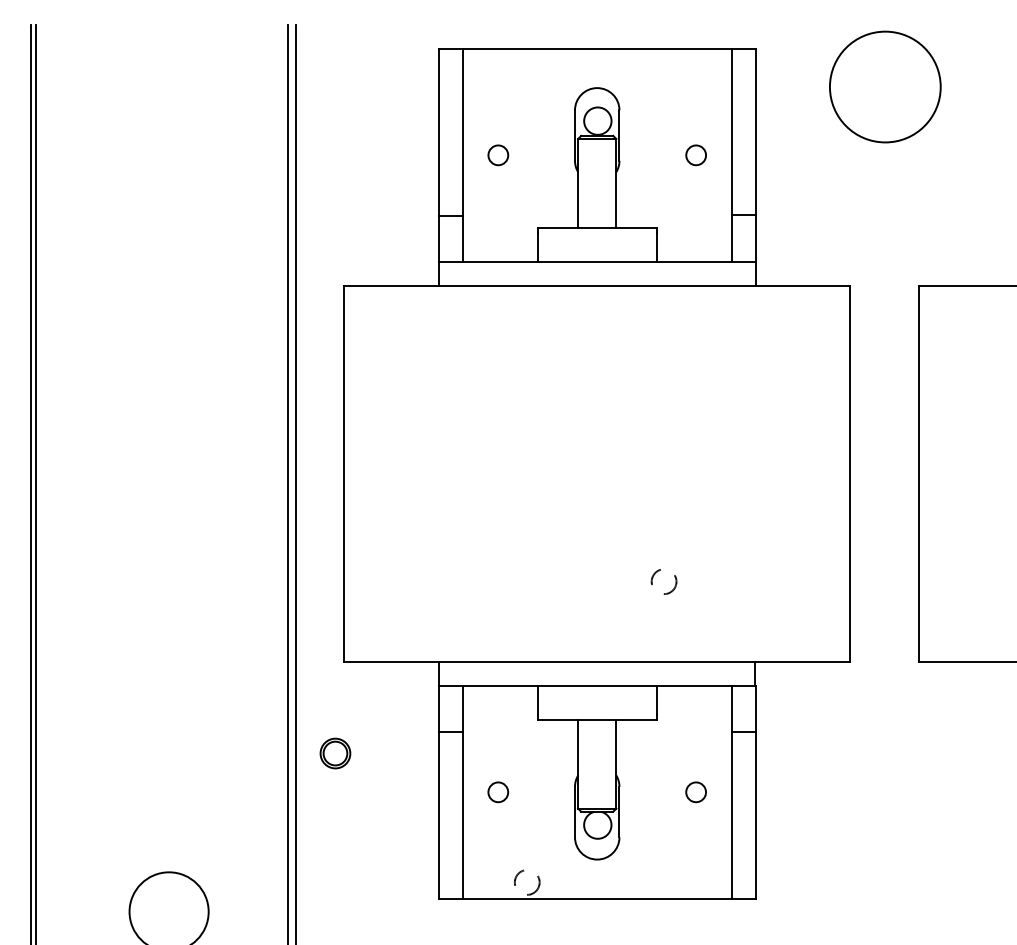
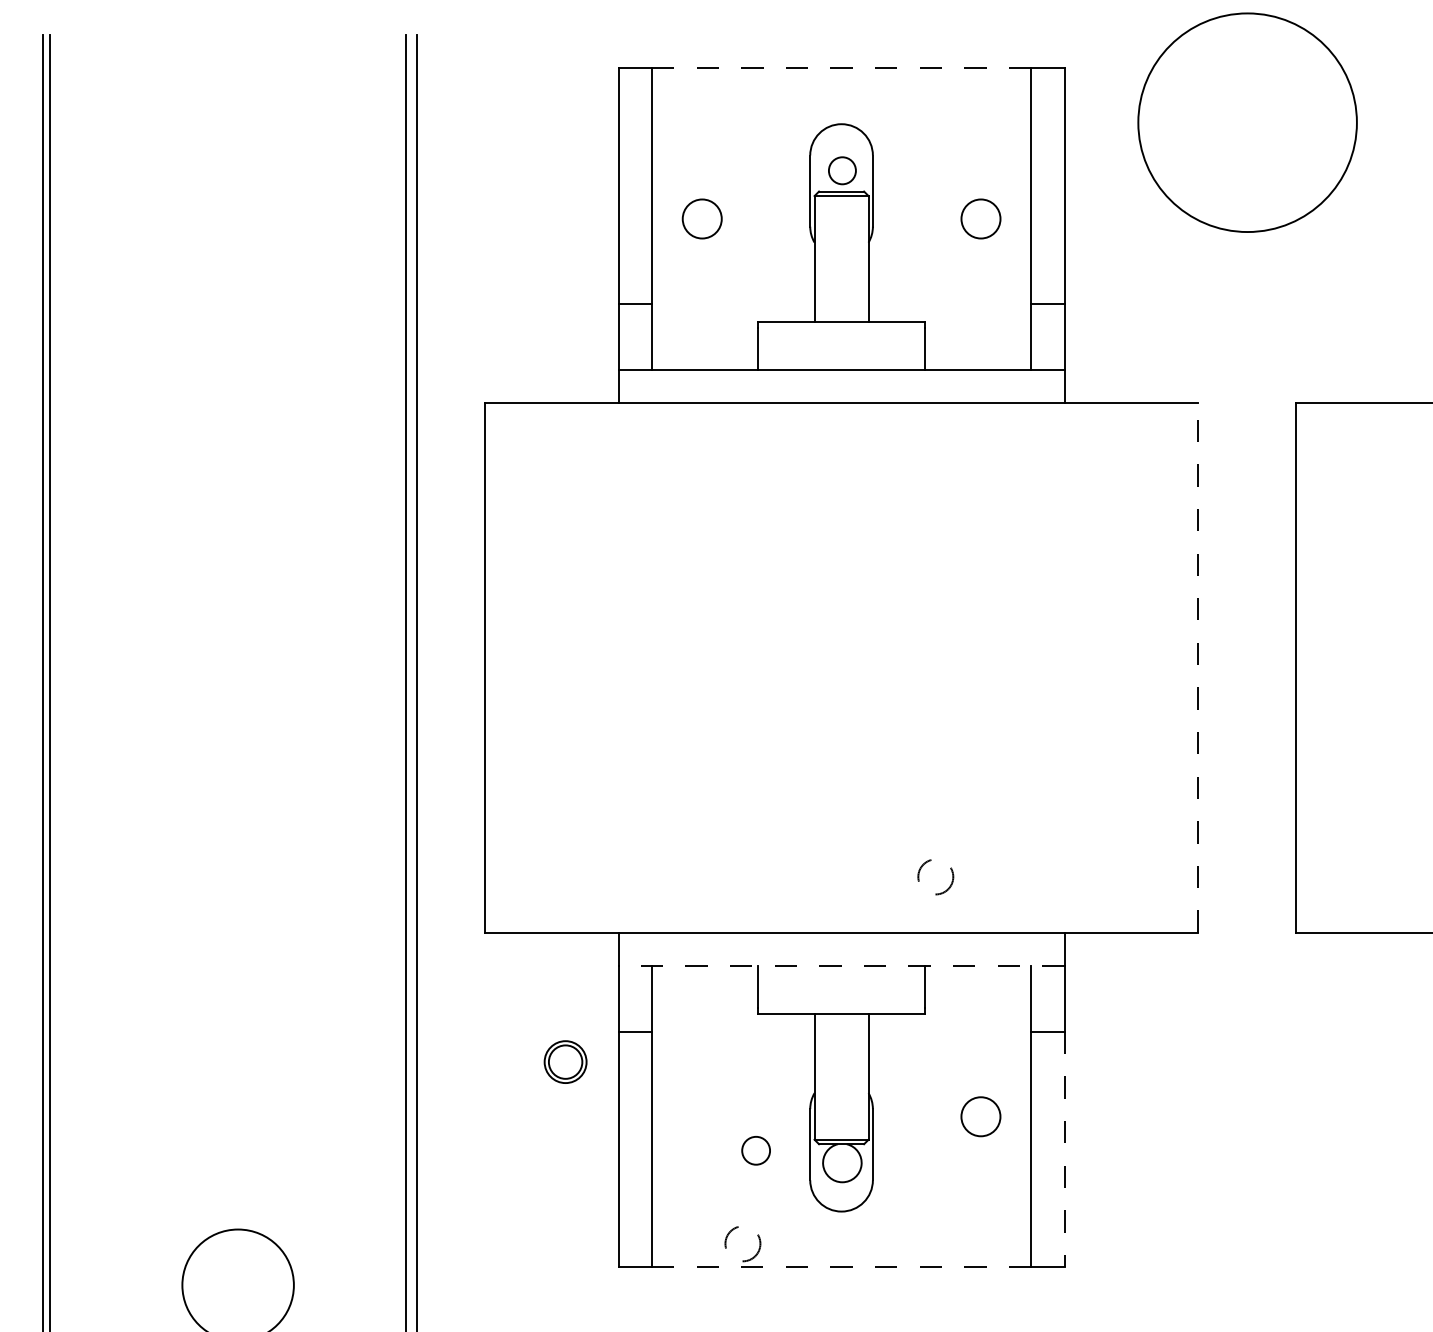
line: (597, 48) -> (841, 68), solid -> dashed
circle: (885, 86) -> (1247, 122), size x1.4
circle: (597, 120) -> (842, 170), size x0.7
circle: (497, 154) -> (701, 218), size x1.4
circle: (695, 154) -> (980, 218), size x1.4
line: (850, 473) -> (1198, 667), solid -> dashed
circle: (663, 582) -> (935, 877), moved
line: (597, 685) -> (841, 966), solid -> dashed
part: (335, 753) -> (565, 1061), moved
circle: (497, 792) -> (755, 1150), moved
circle: (695, 792) -> (980, 1116), size x1.4
line: (755, 815) -> (1064, 1149), solid -> dashed
line: (597, 899) -> (841, 1267), solid -> dashed

